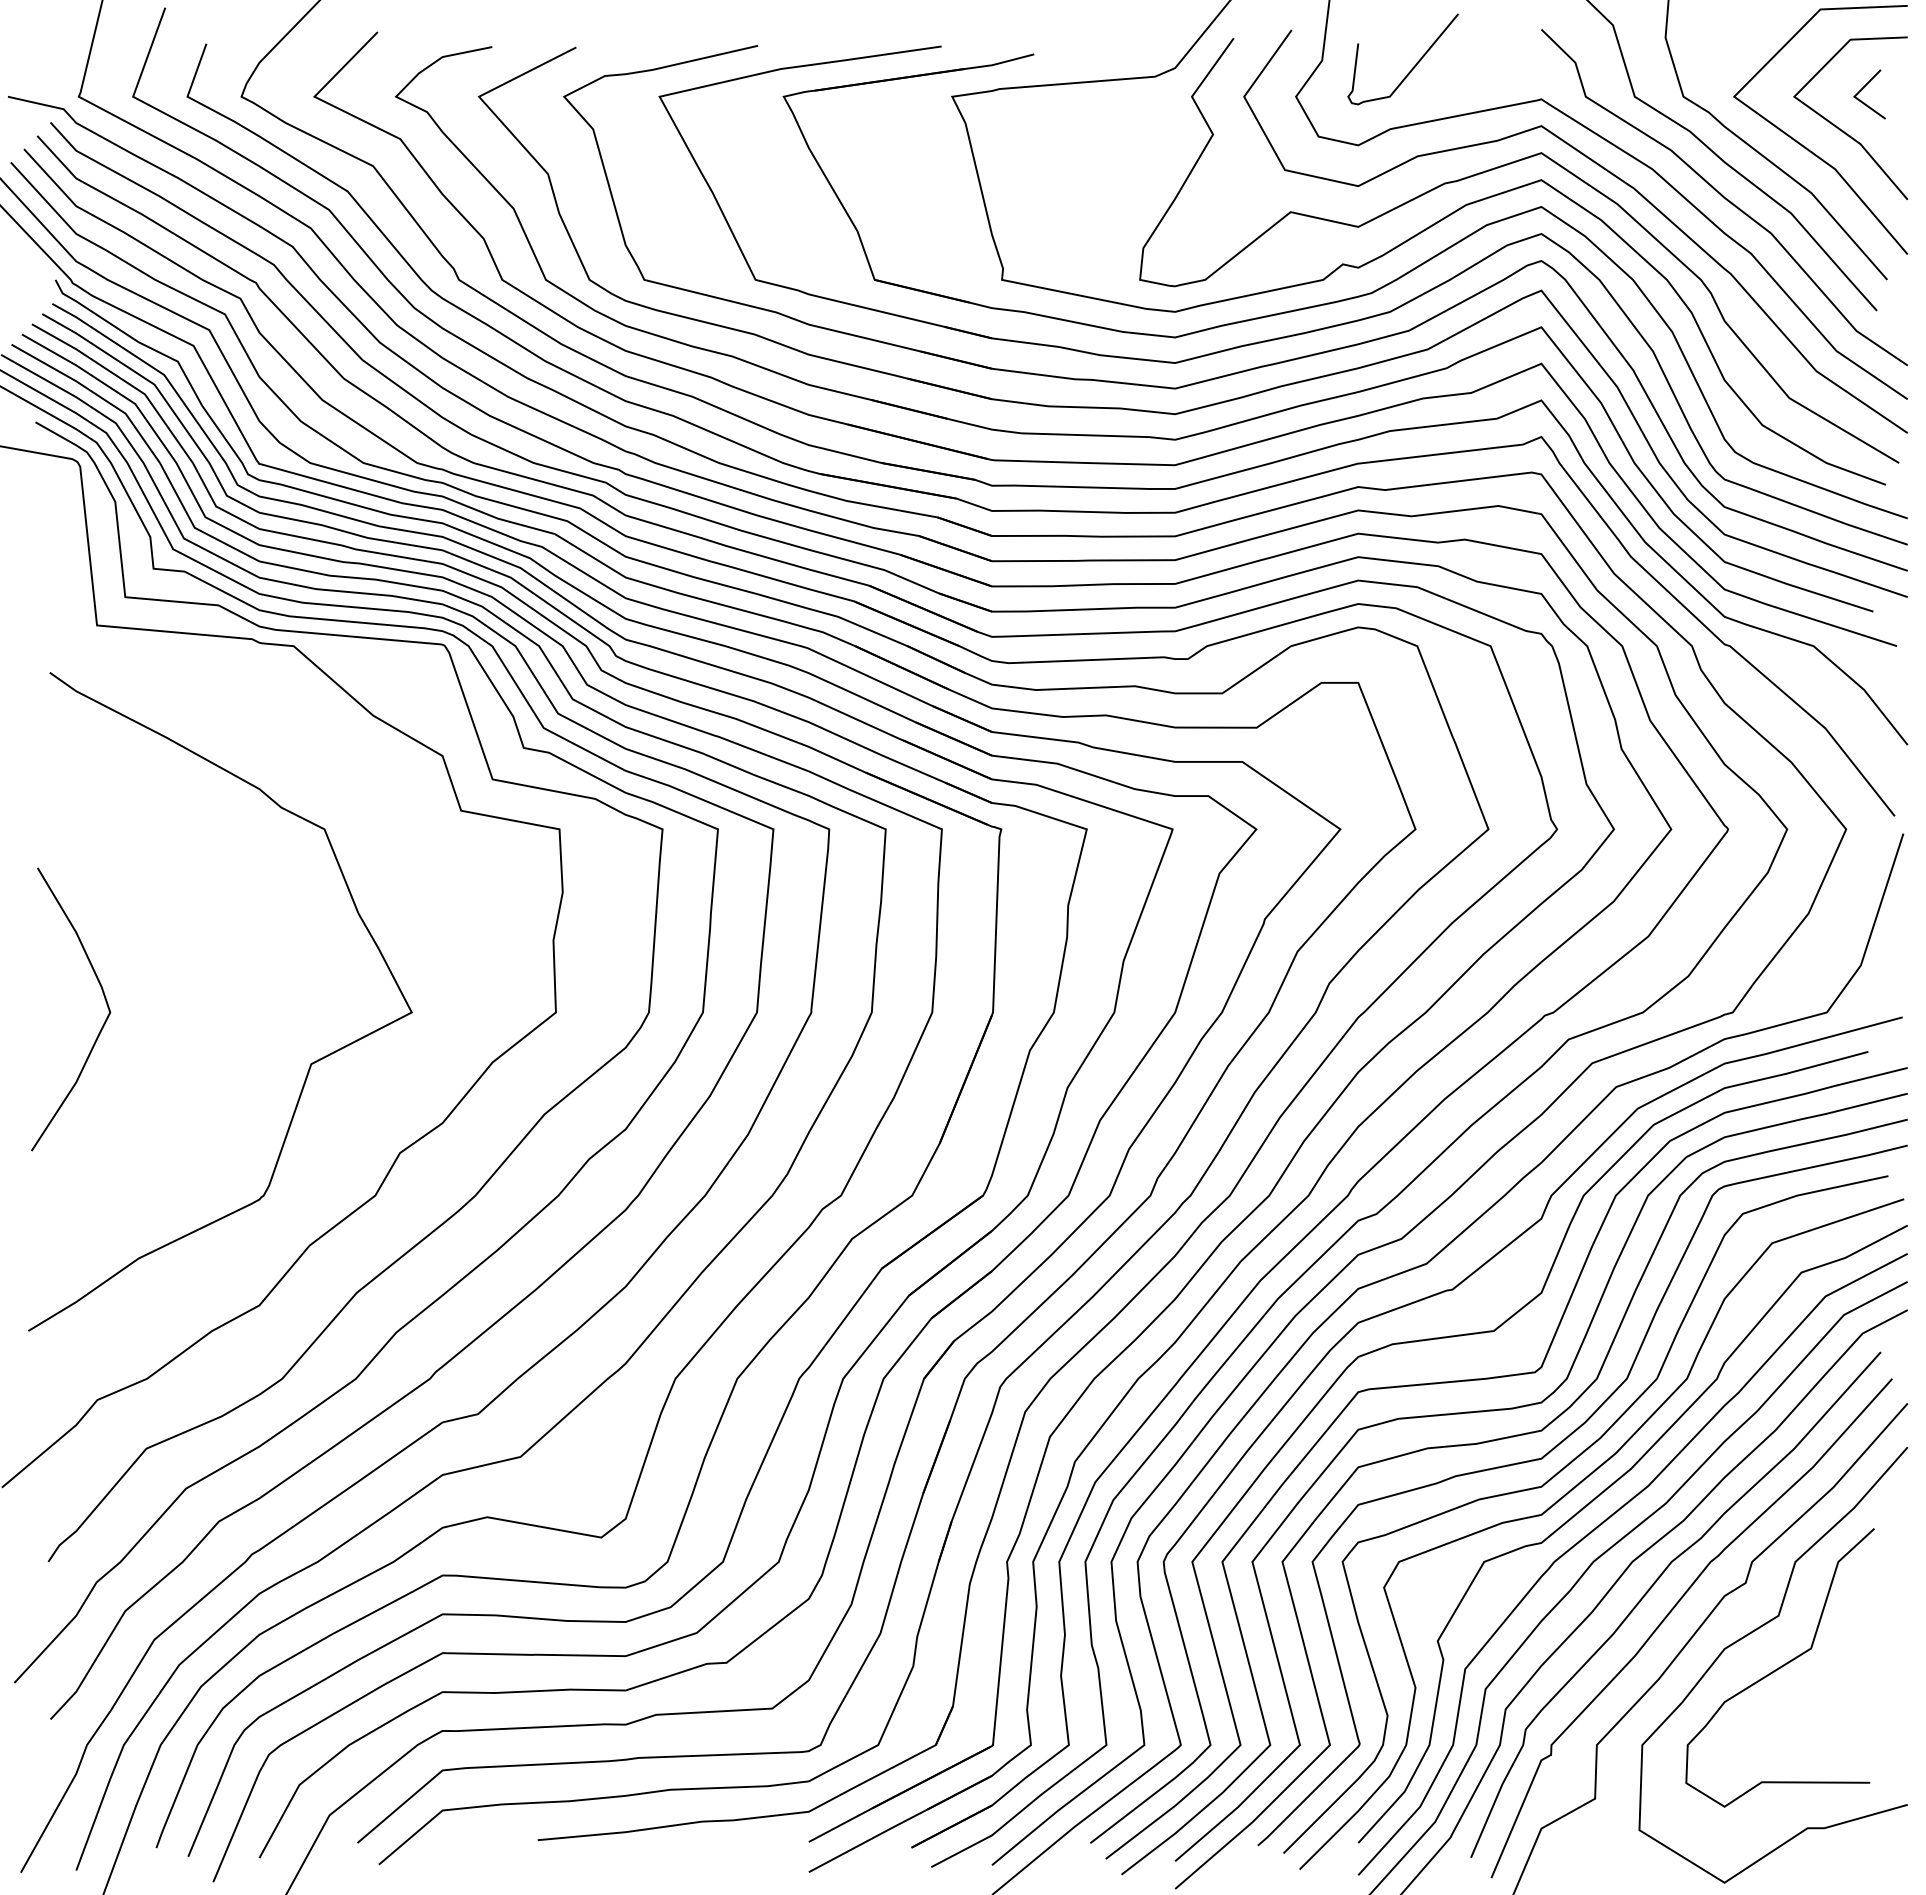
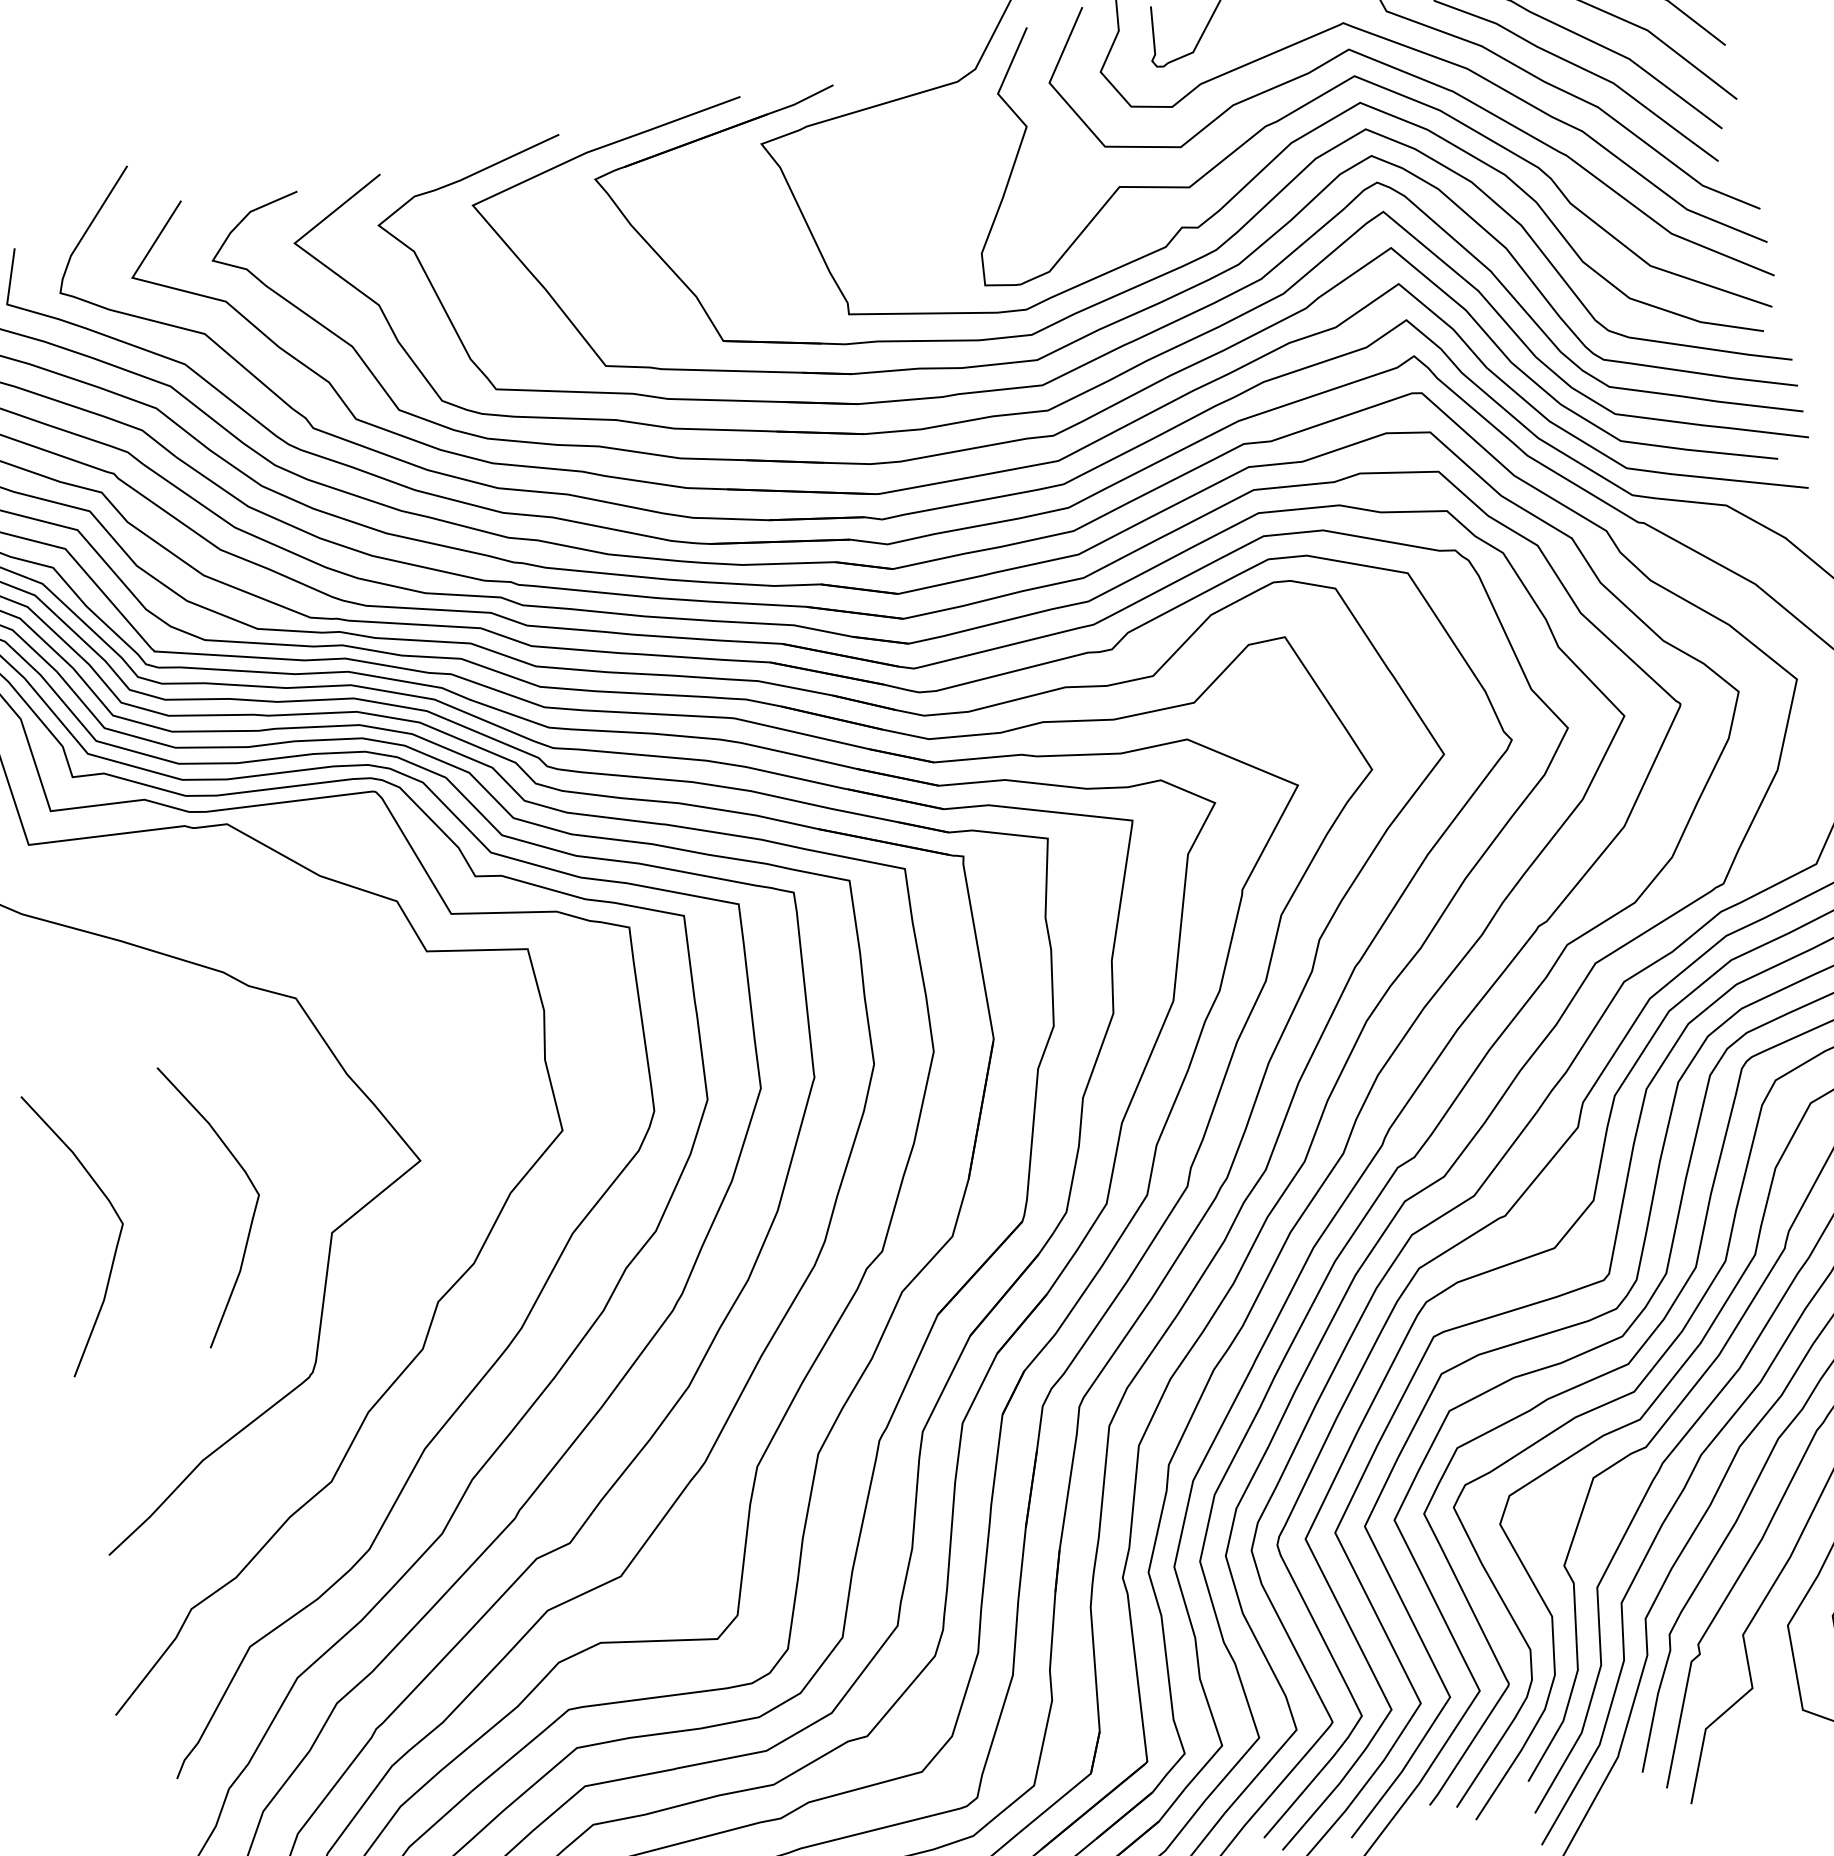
curve: (242, 999) -> (250, 1183), added

